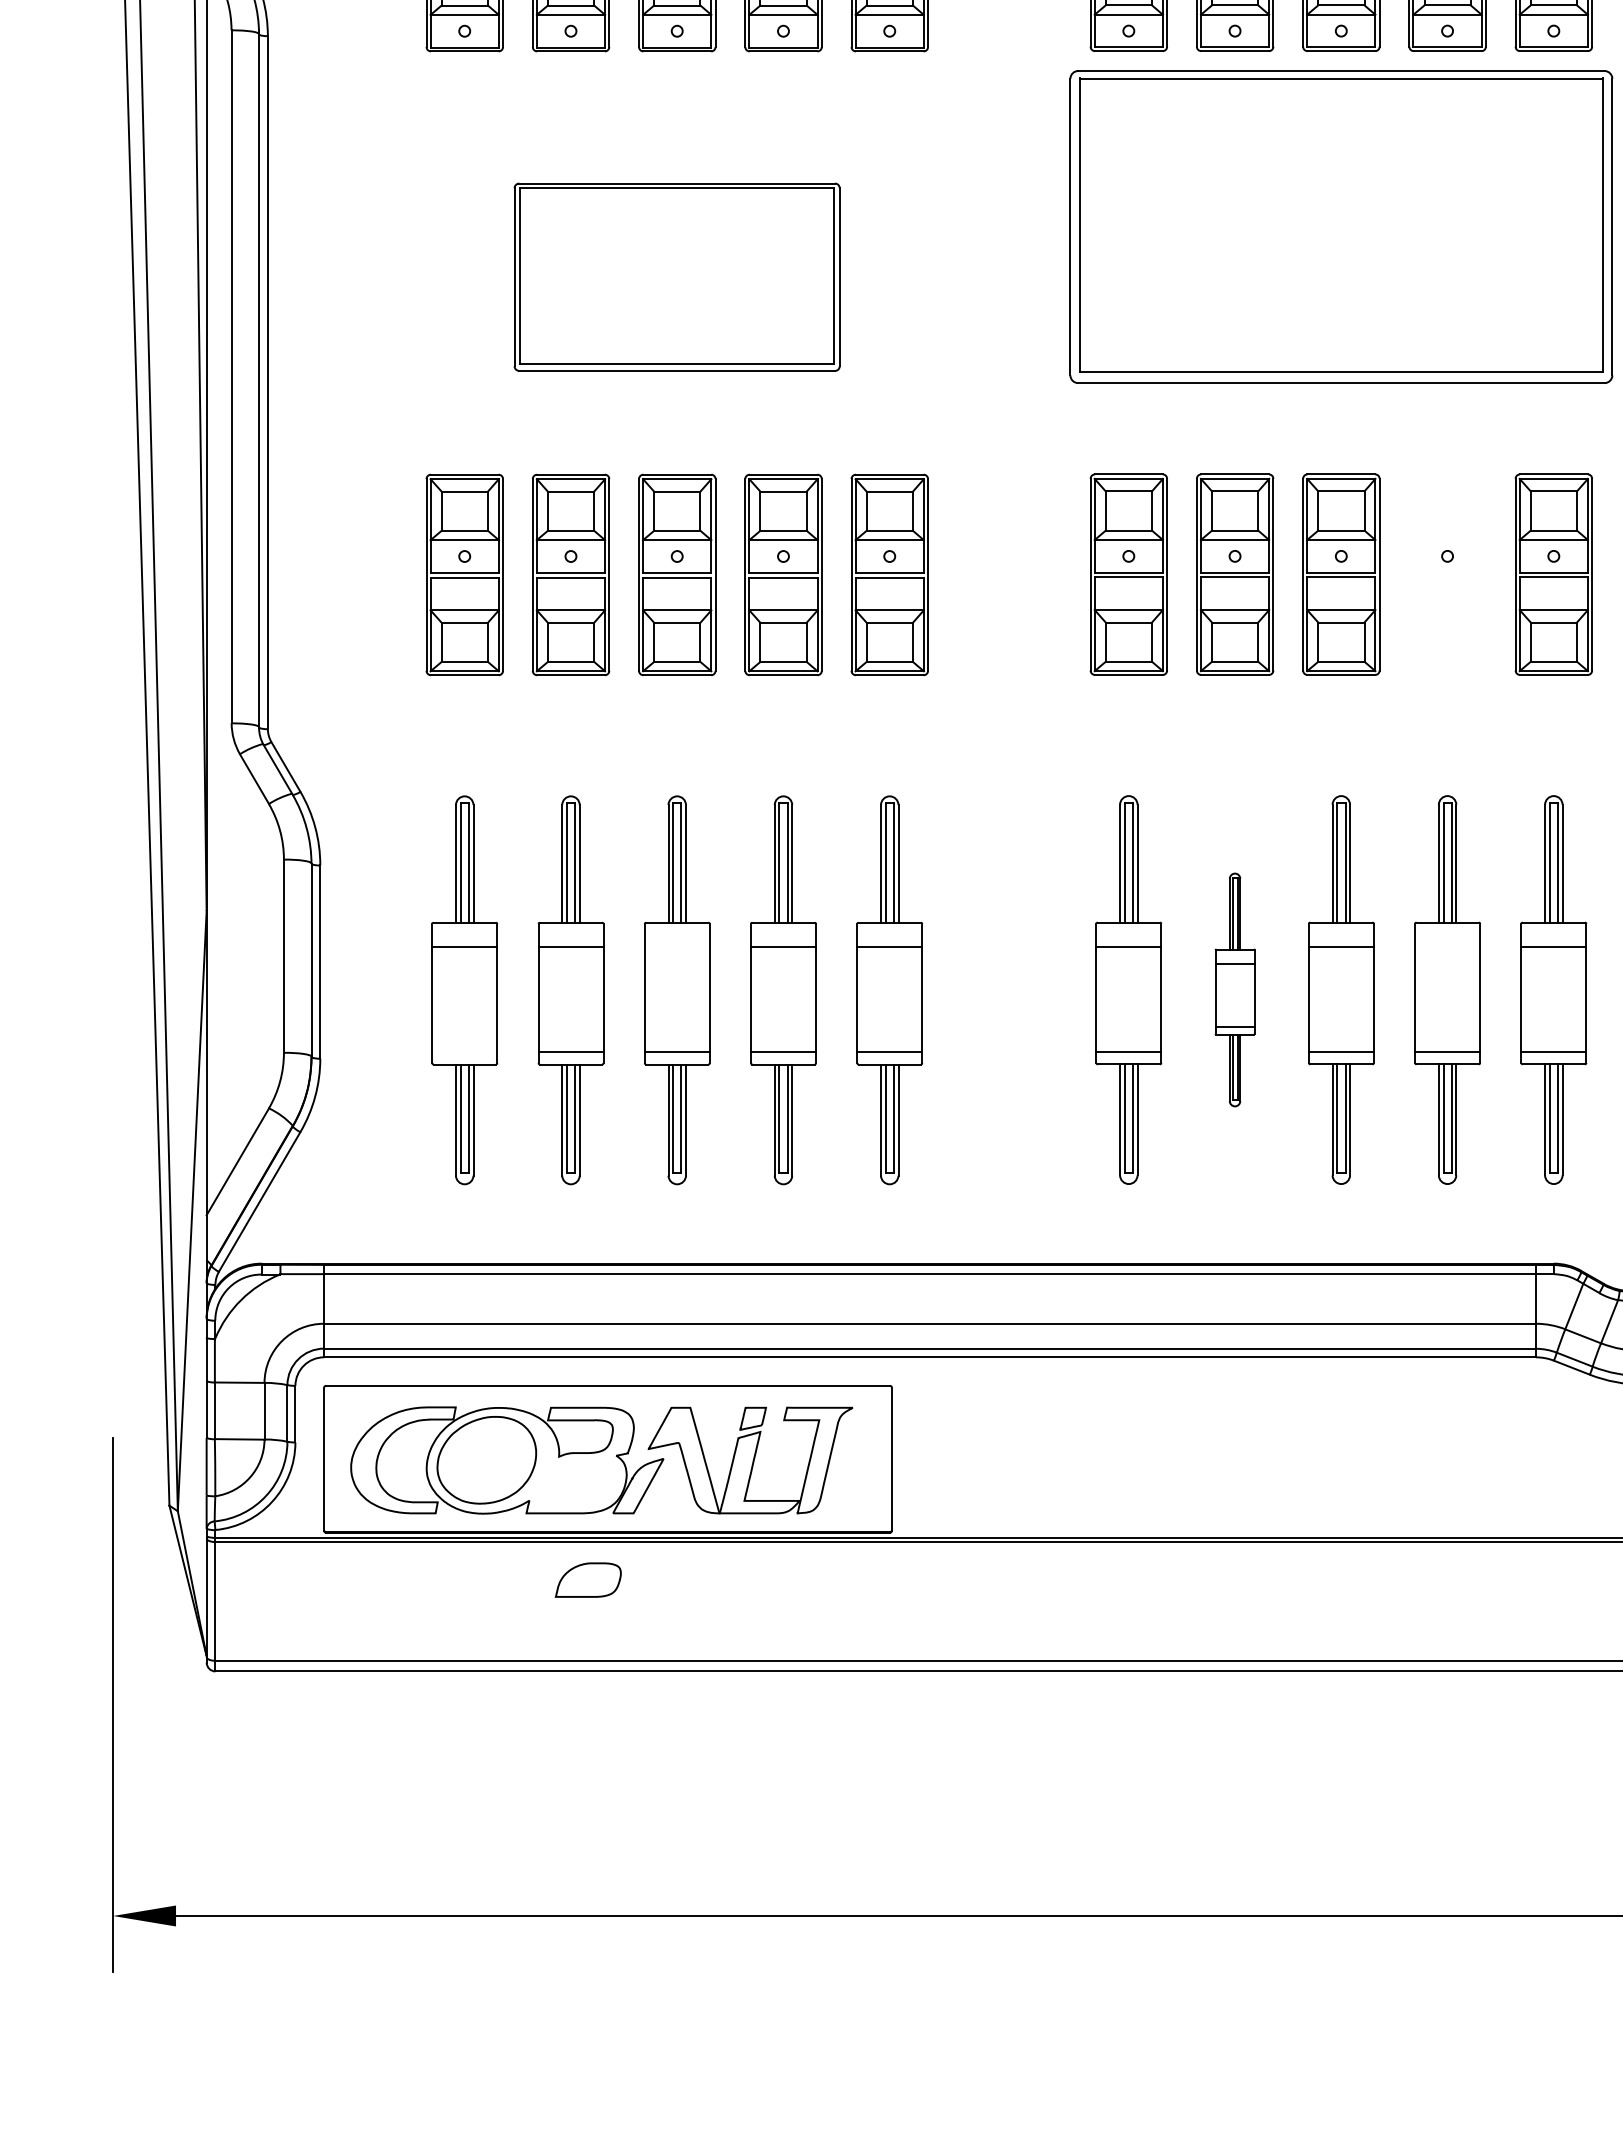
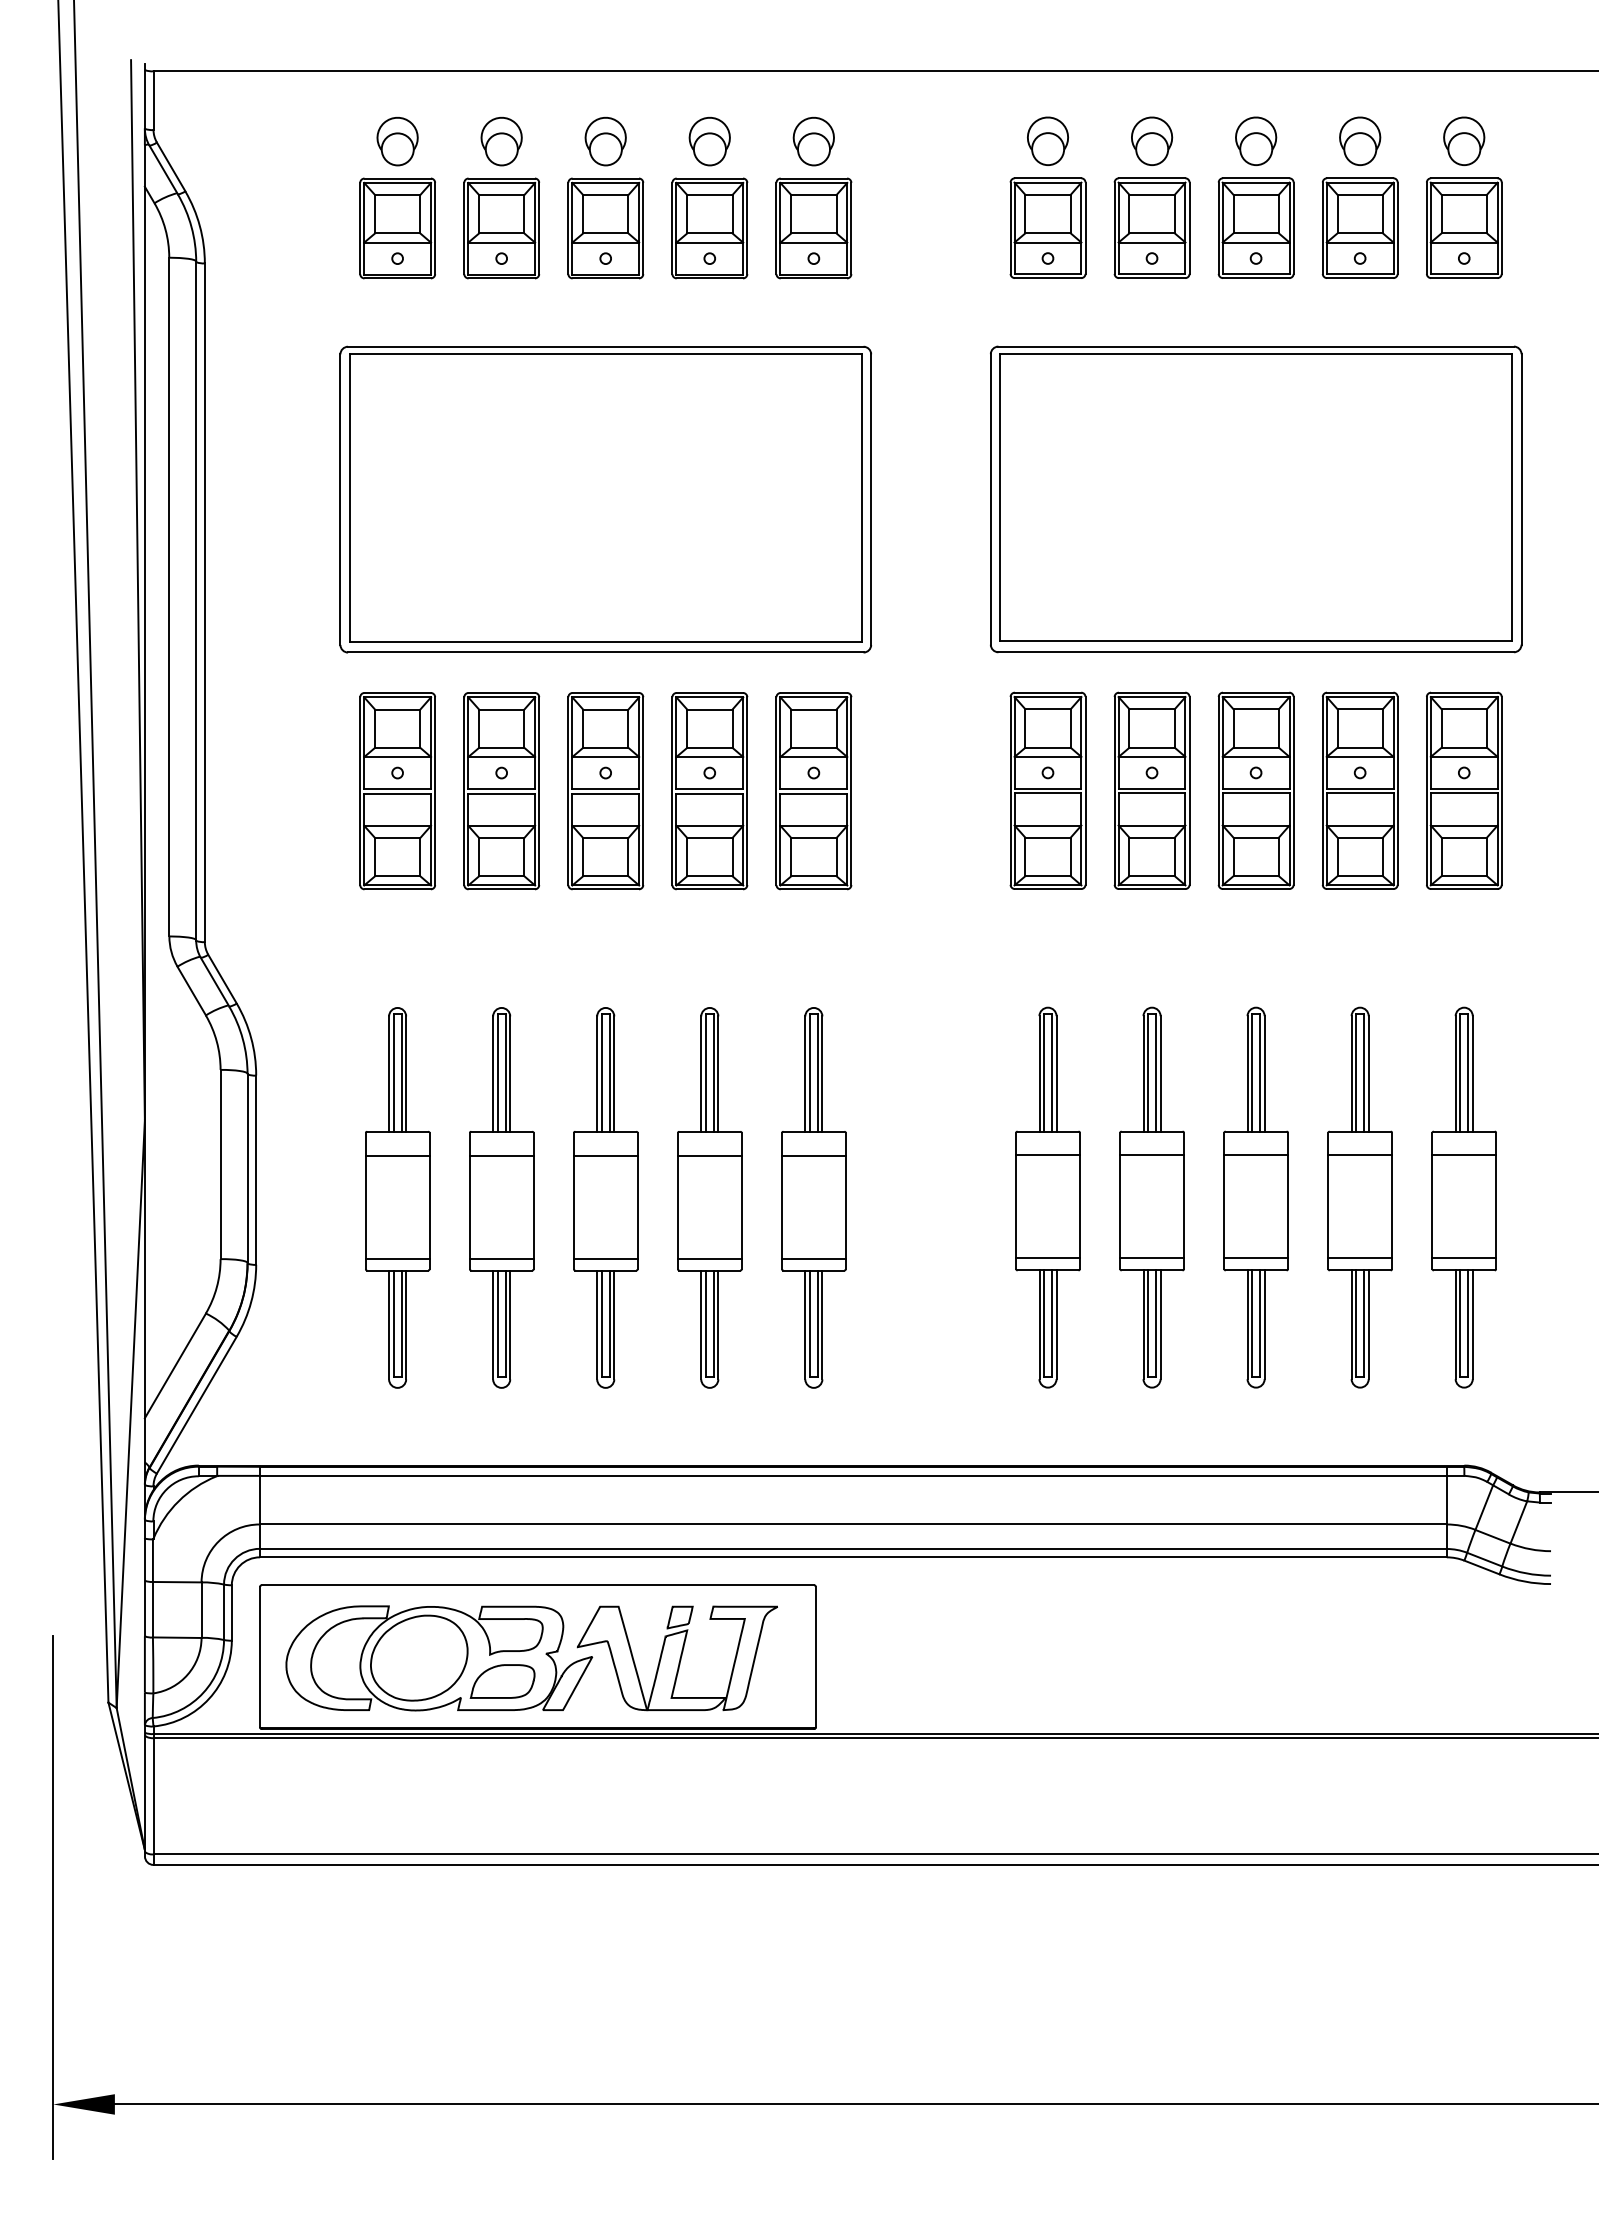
part: (1341, 227) -> (1256, 499), moved
part: (676, 277) -> (605, 499), size x1.67
part: (1446, 574) -> (1359, 790), added
line: (676, 947) -> (605, 1155), added
line: (1447, 947) -> (1360, 1155), added
part: (1234, 989) -> (1151, 1197), size x1.67
line: (464, 1052) -> (397, 1258), added
part: (588, 1580) -> (502, 1681), moved

